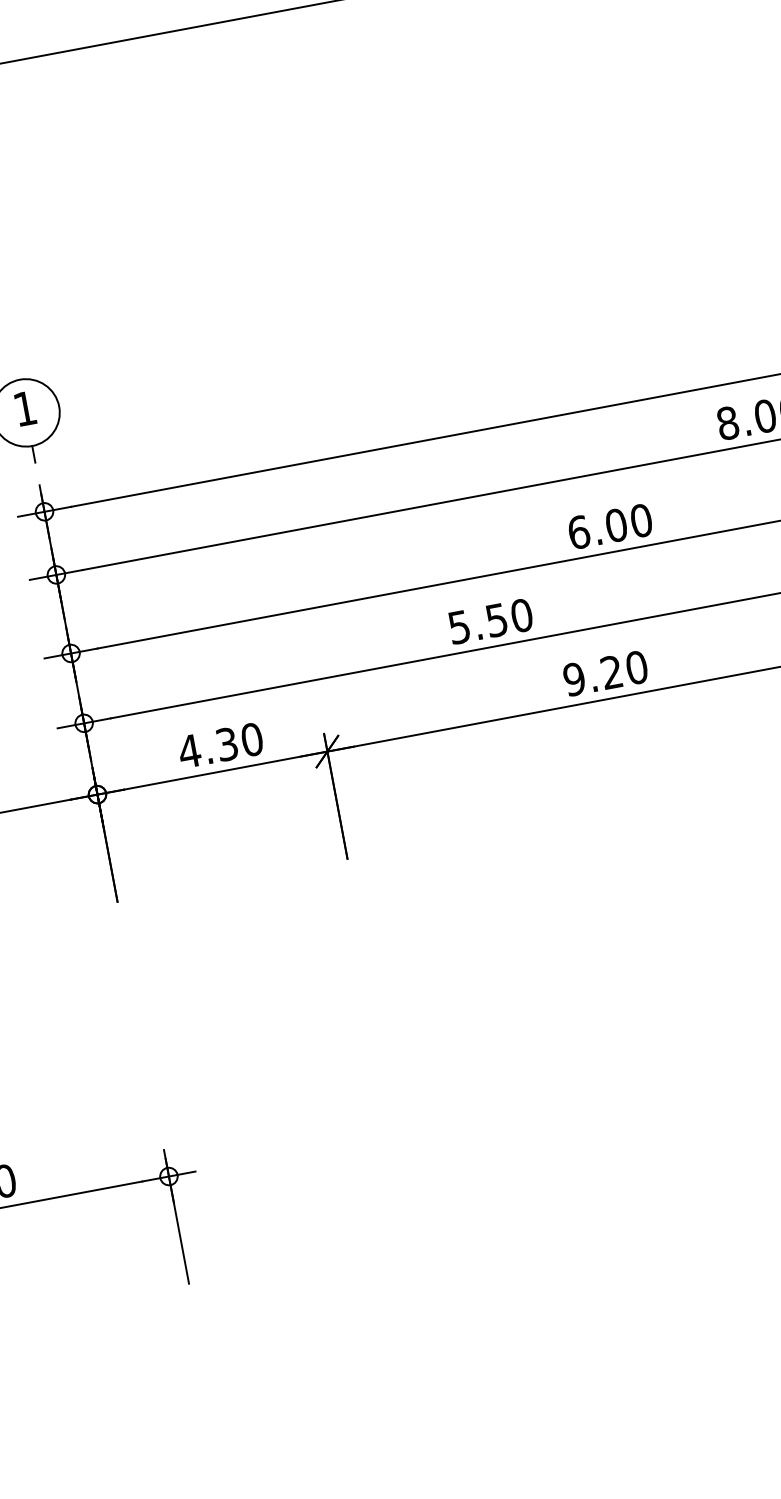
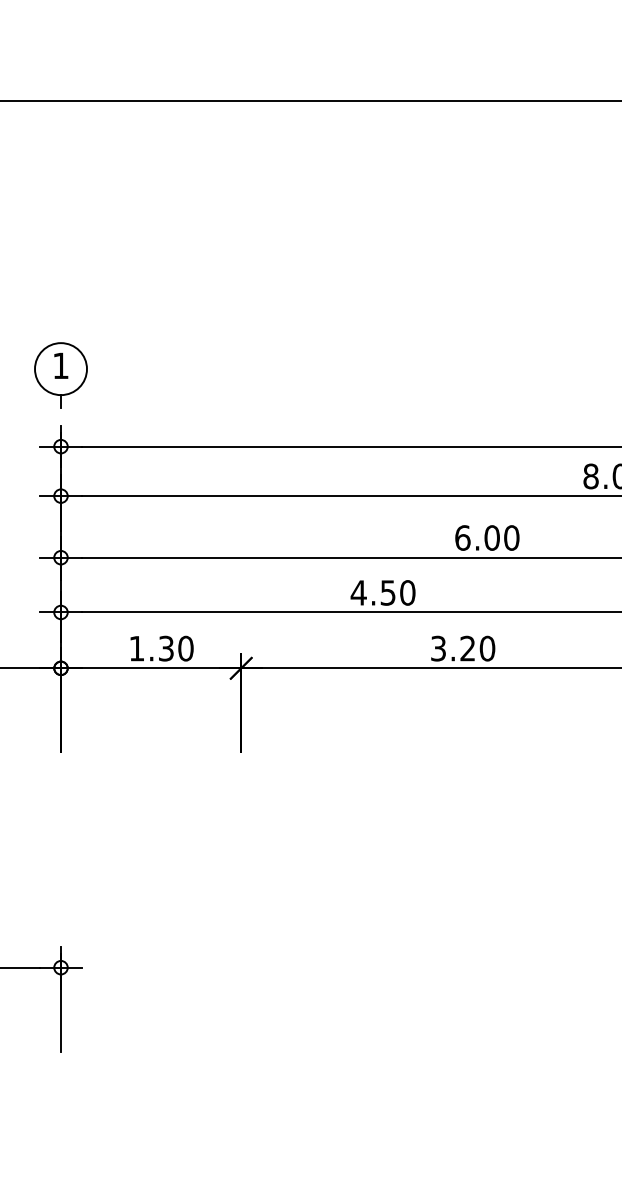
text: (458, 626) -> (358, 592), 5.50 -> 4.50
text: (574, 679) -> (438, 648), 9.20 -> 3.20
text: (189, 751) -> (136, 648), 4.30 -> 1.30

